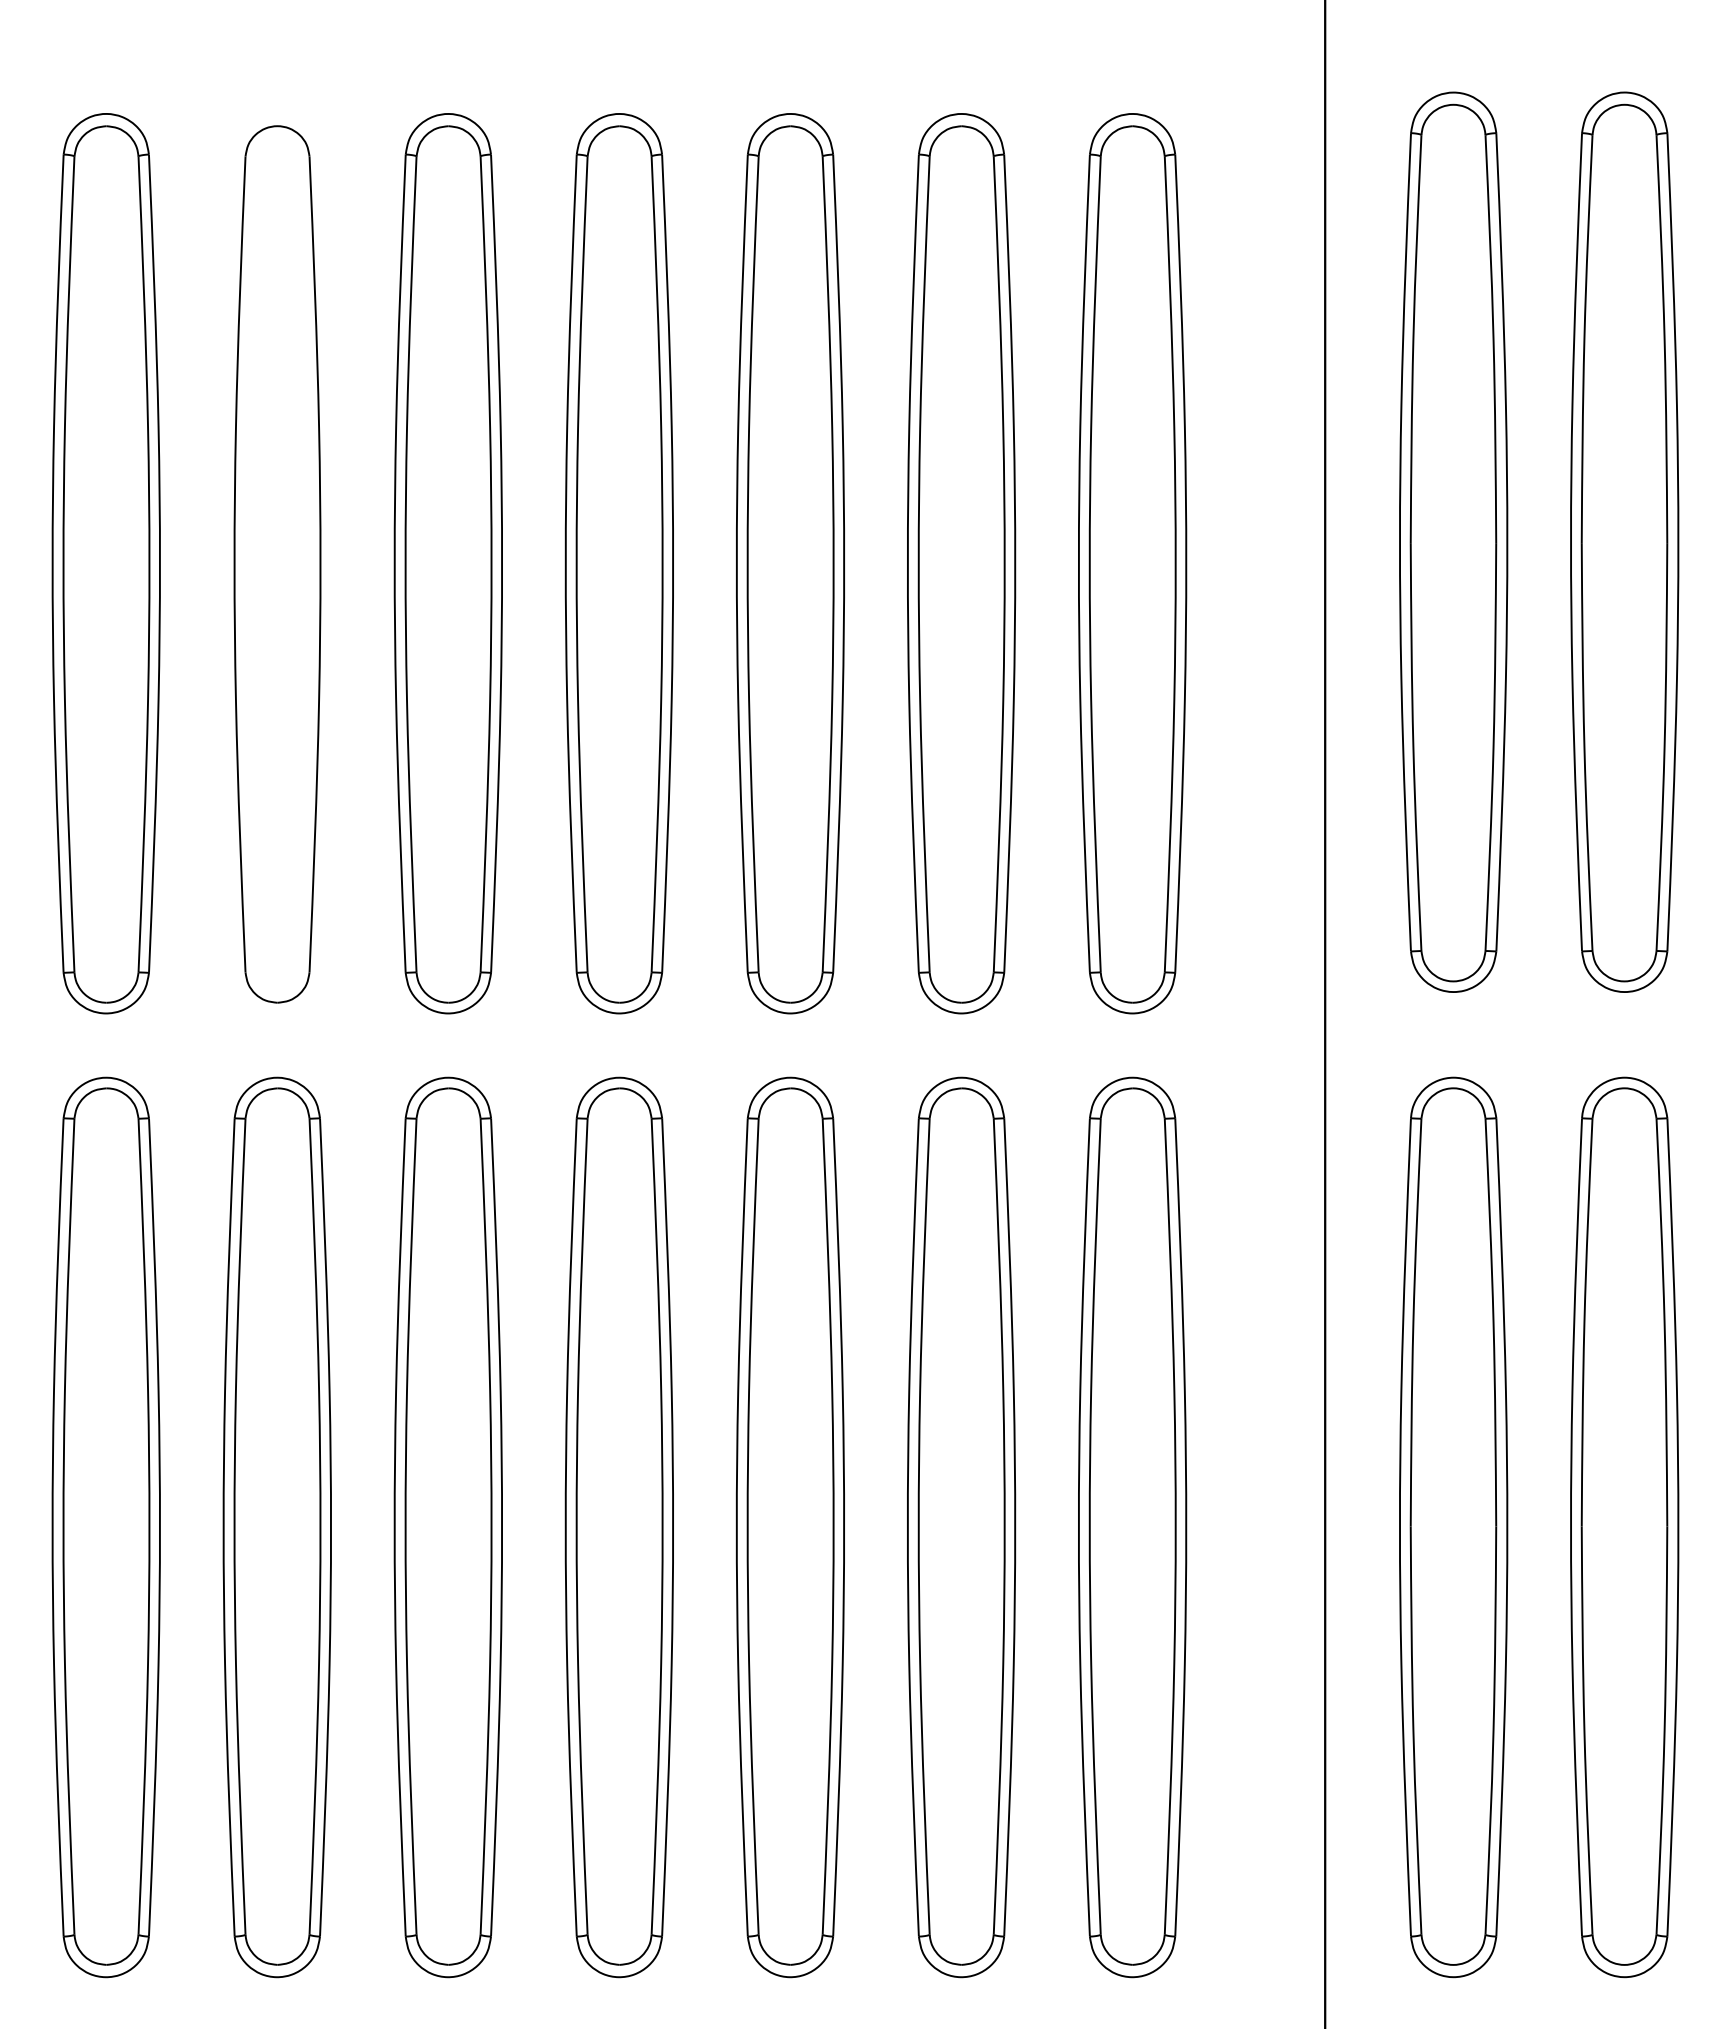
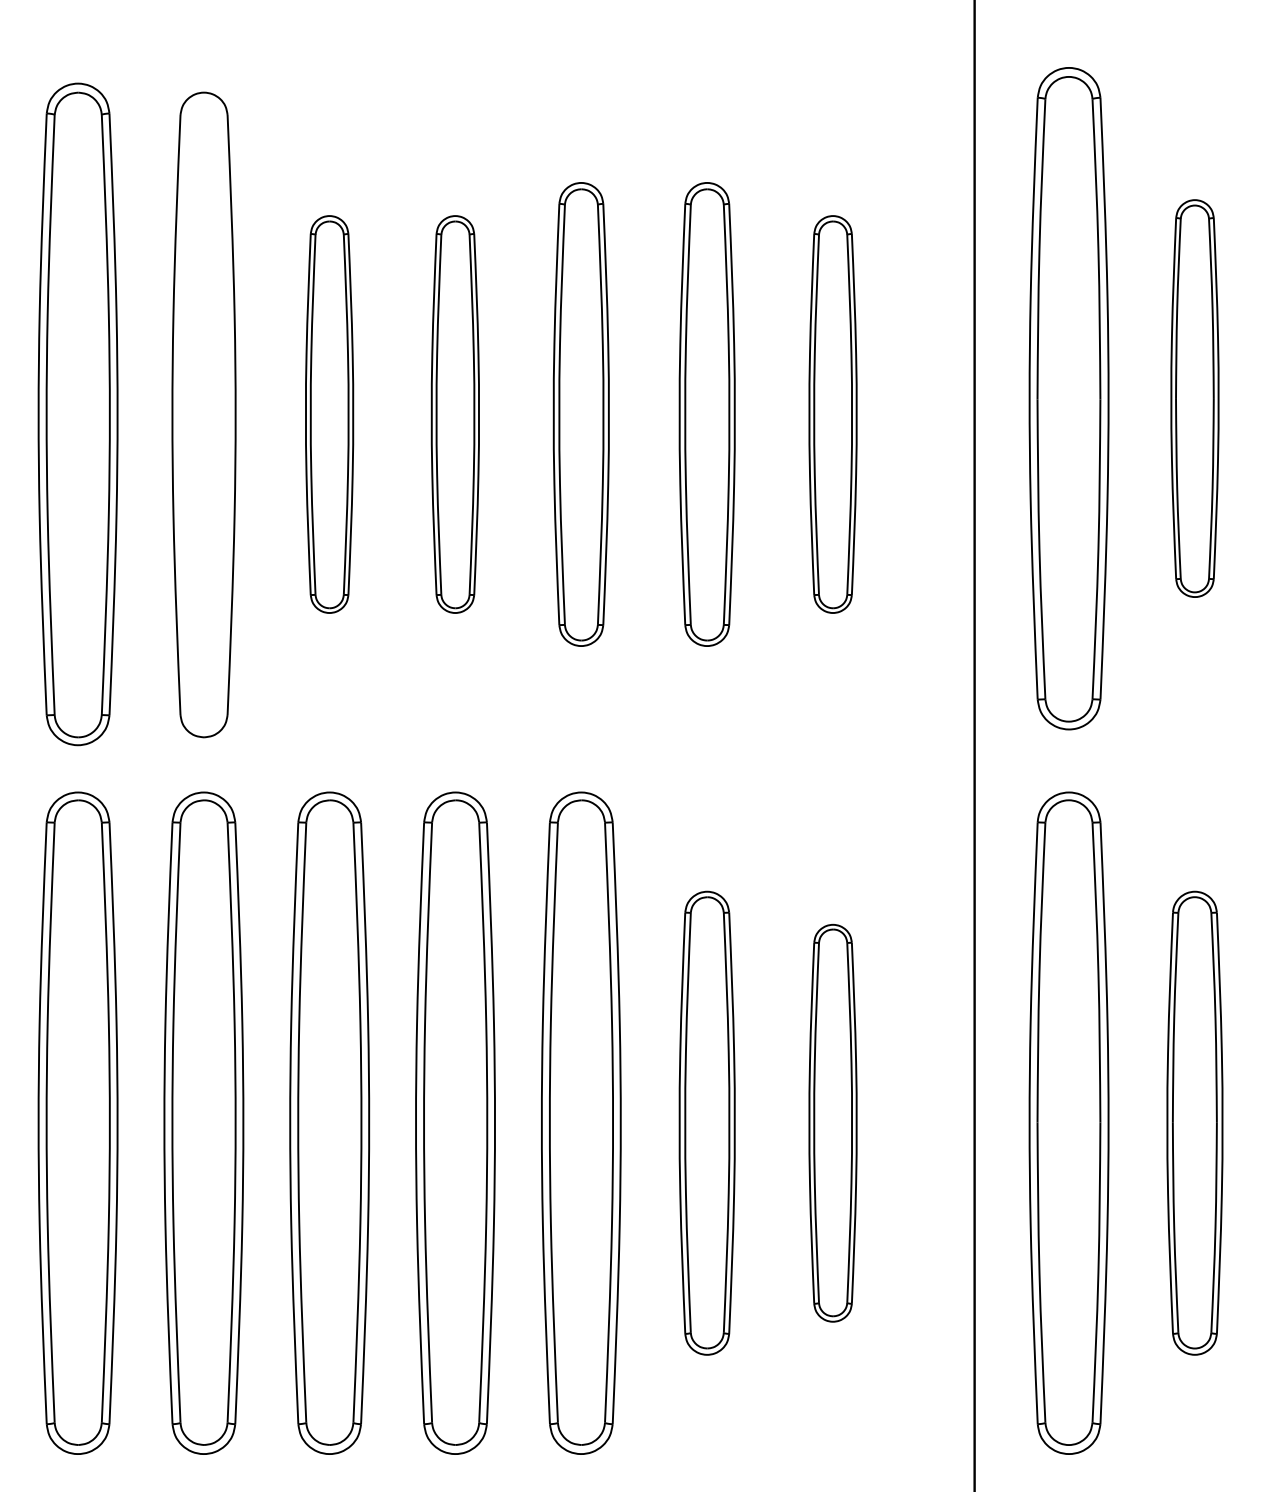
part: (1624, 541) -> (1194, 398), size x0.6
part: (447, 563) -> (329, 414), size x0.6
part: (618, 563) -> (454, 414), size x0.6
part: (790, 563) -> (581, 414), size x0.7
part: (961, 563) -> (707, 414), size x0.7
part: (1132, 563) -> (832, 414), size x0.6
part: (961, 1527) -> (707, 1123), size x0.7
part: (1132, 1527) -> (832, 1123), size x0.6
part: (1624, 1527) -> (1194, 1123), size x0.7

